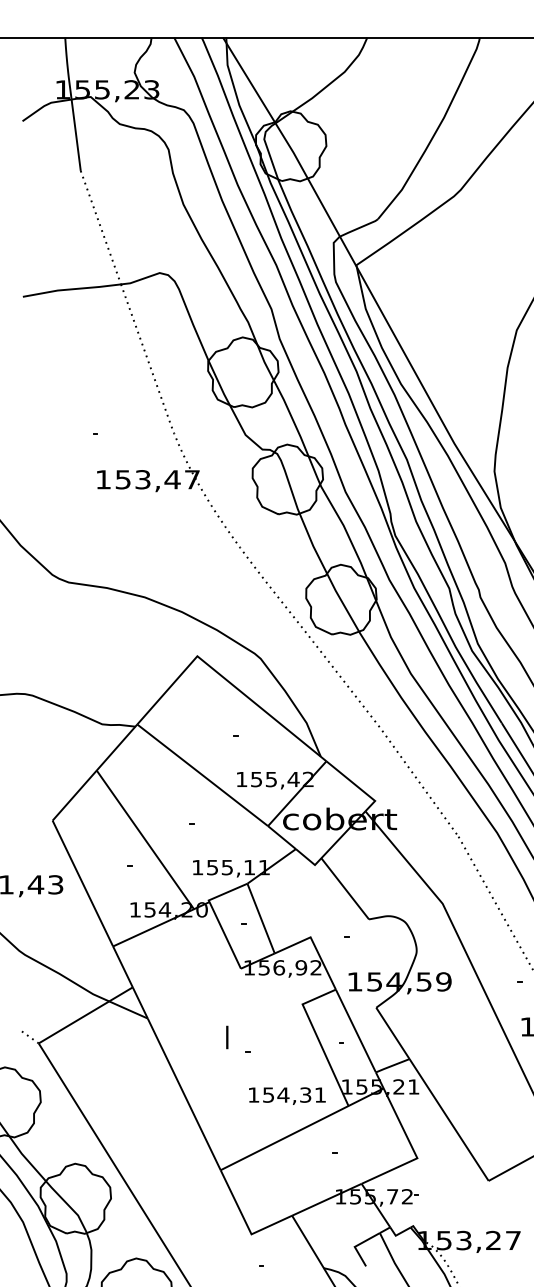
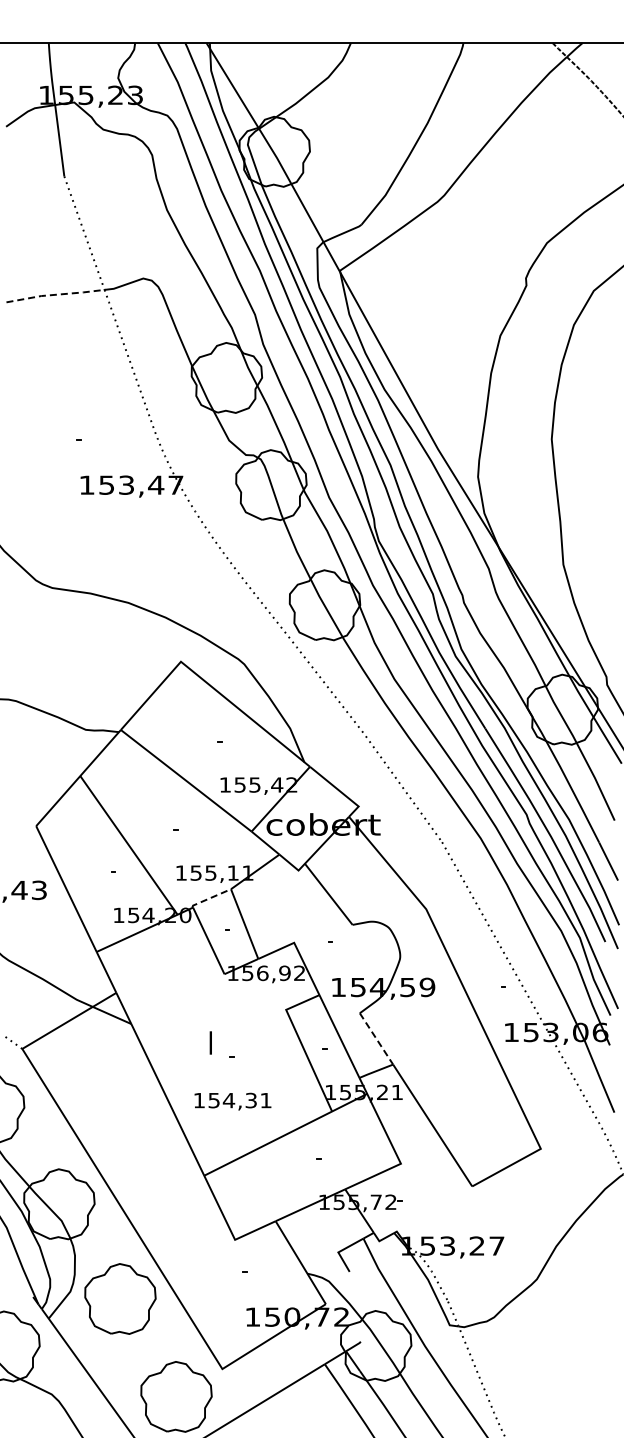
line: (71, 289) -> (55, 294), solid -> dashed
line: (226, 893) -> (210, 898), solid -> dashed
line: (392, 1033) -> (376, 1038), solid -> dashed
text: (286, 1096) -> (232, 1101), moved

